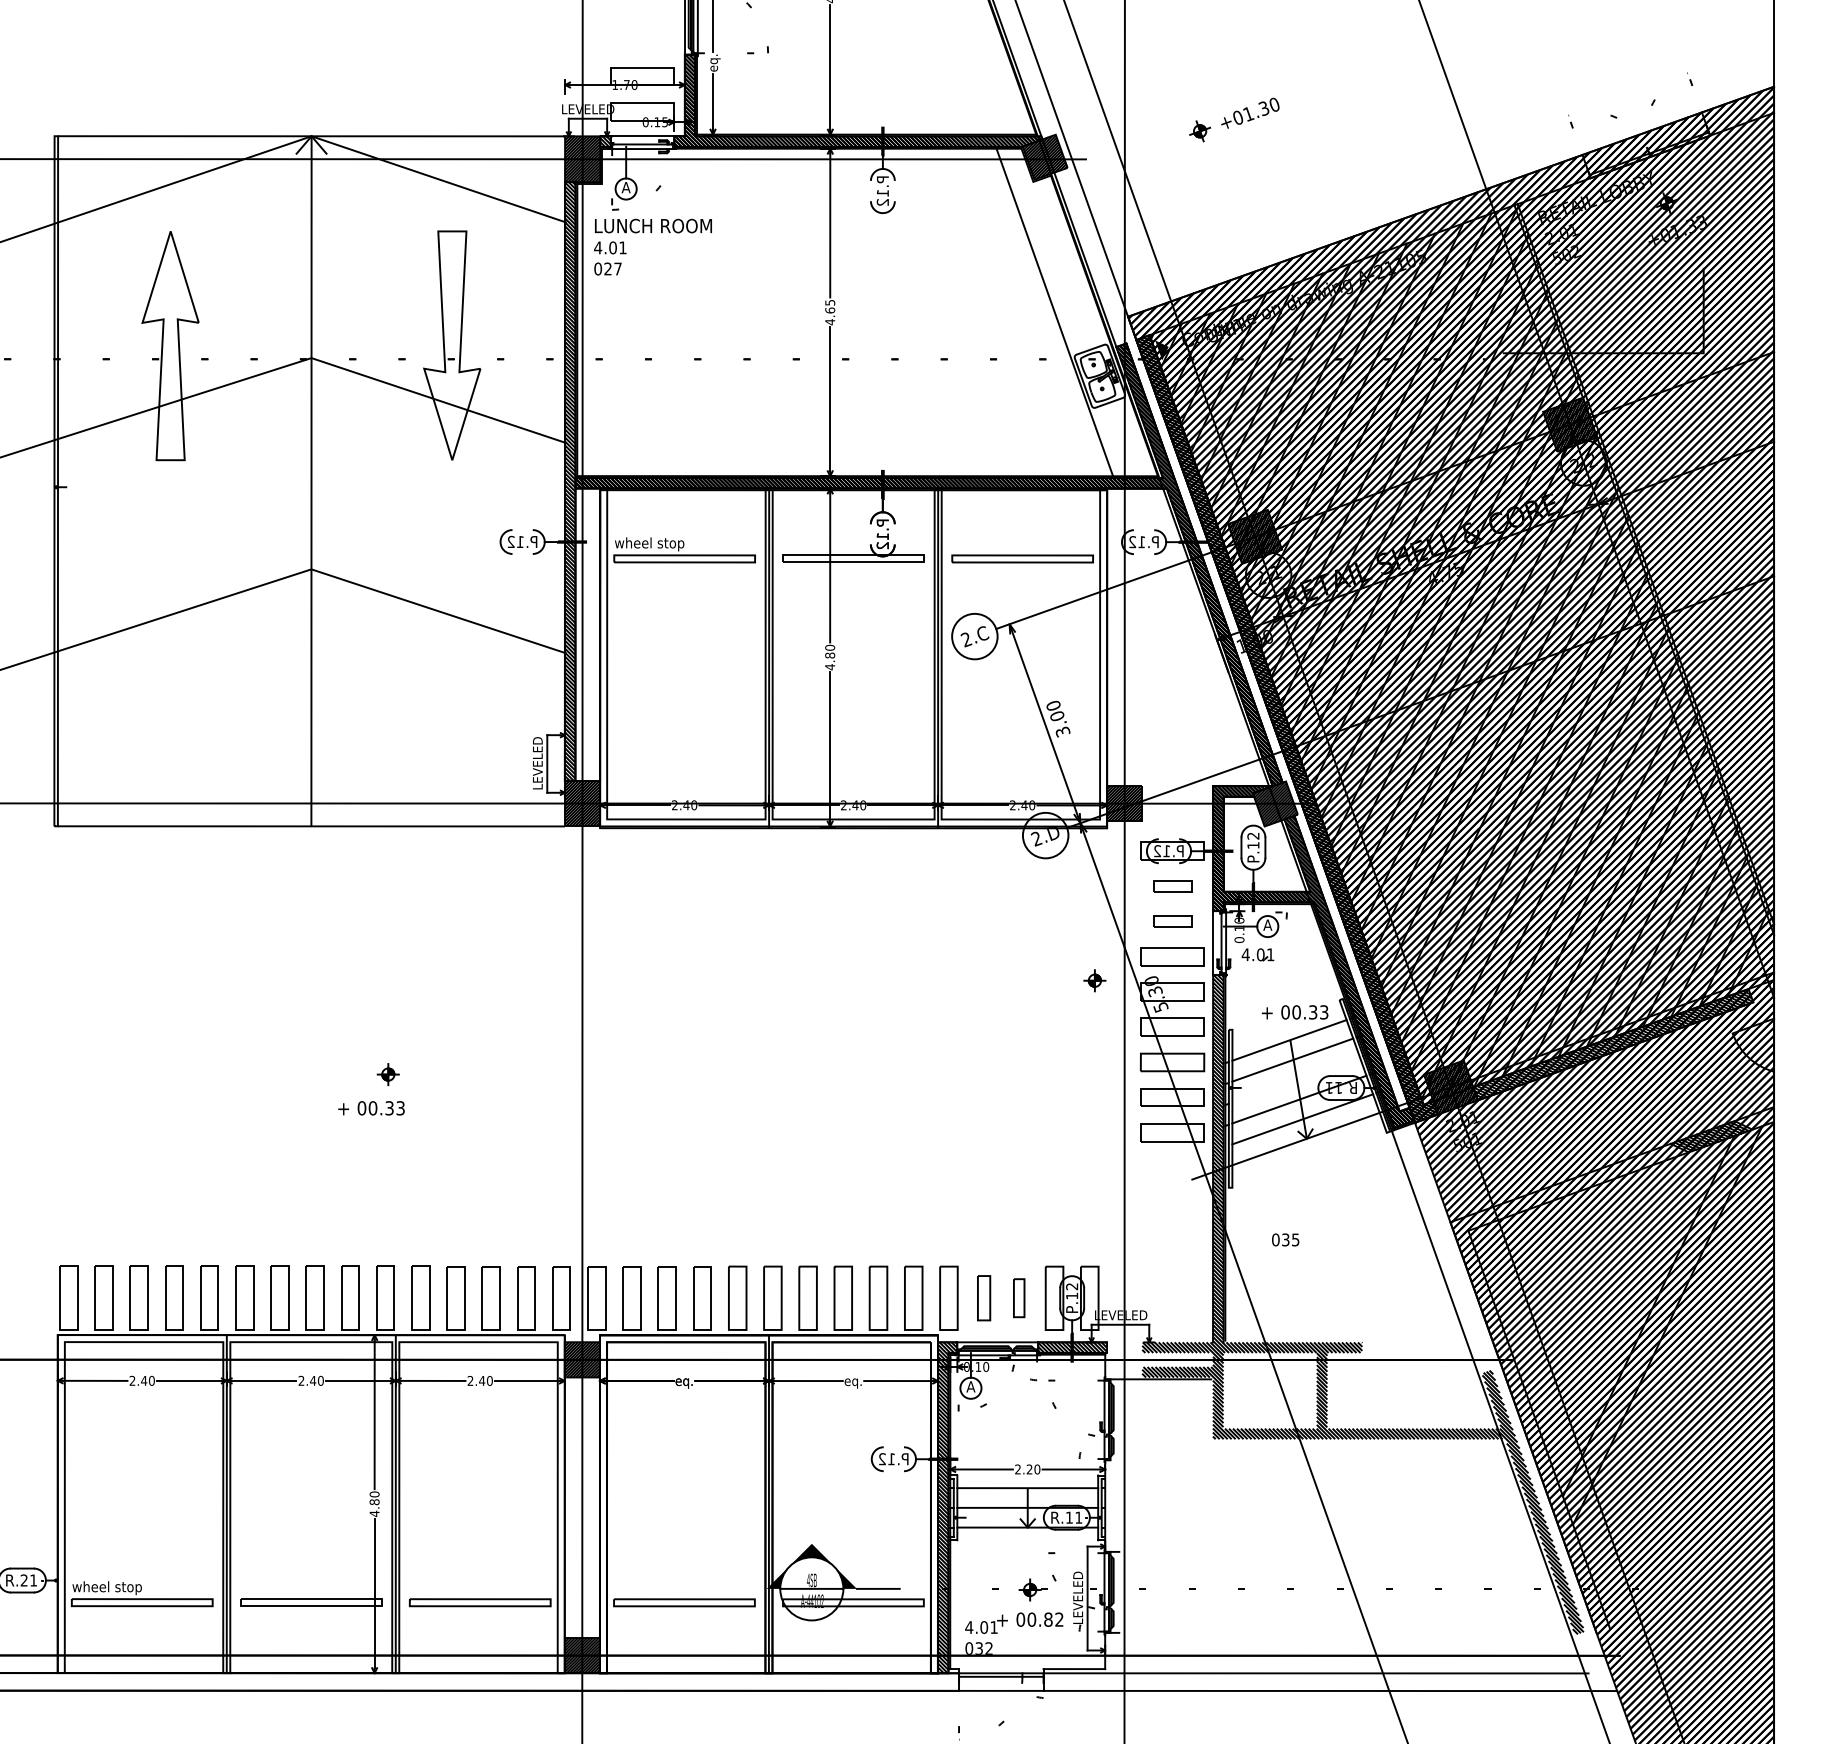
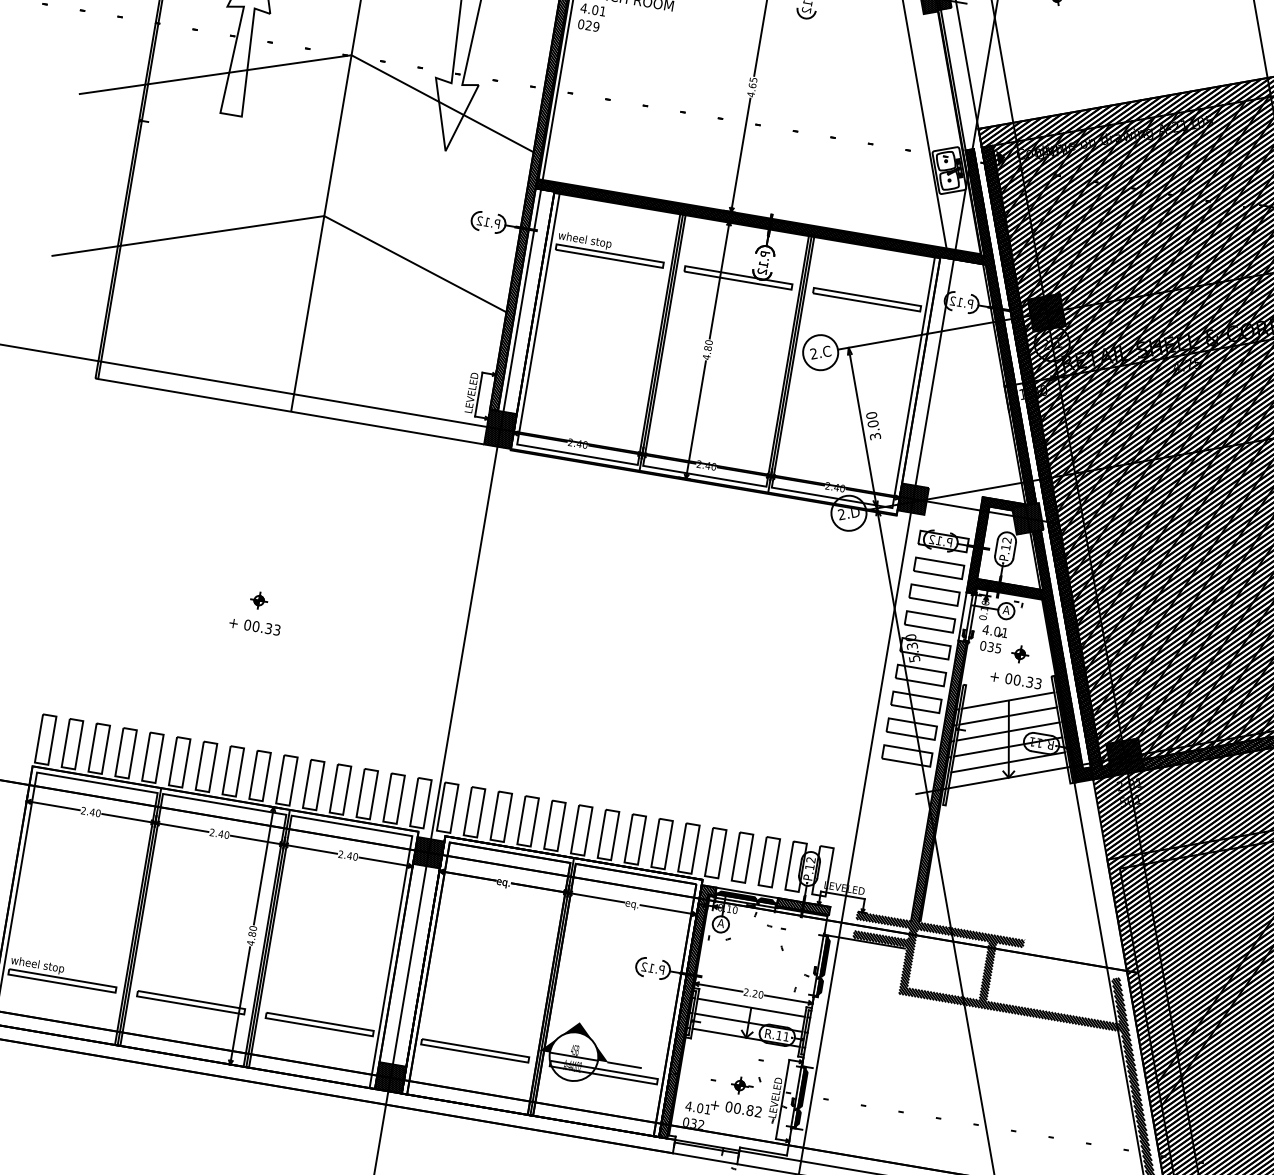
text: (617, 268) -> (596, 26), 027 -> 029
part: (1172, 886) -> (938, 568), size x1.67
part: (1172, 921) -> (934, 595), size x1.67
part: (1094, 980) -> (1019, 654), moved
part: (387, 1074) -> (258, 600), moved
line: (1295, 1079) -> (1007, 731), added
text: (371, 1108) -> (254, 626), moved
text: (1285, 1239) -> (990, 646), moved
part: (983, 1297) -> (742, 856), size x1.43
part: (1018, 1297) -> (768, 861), size x1.67

